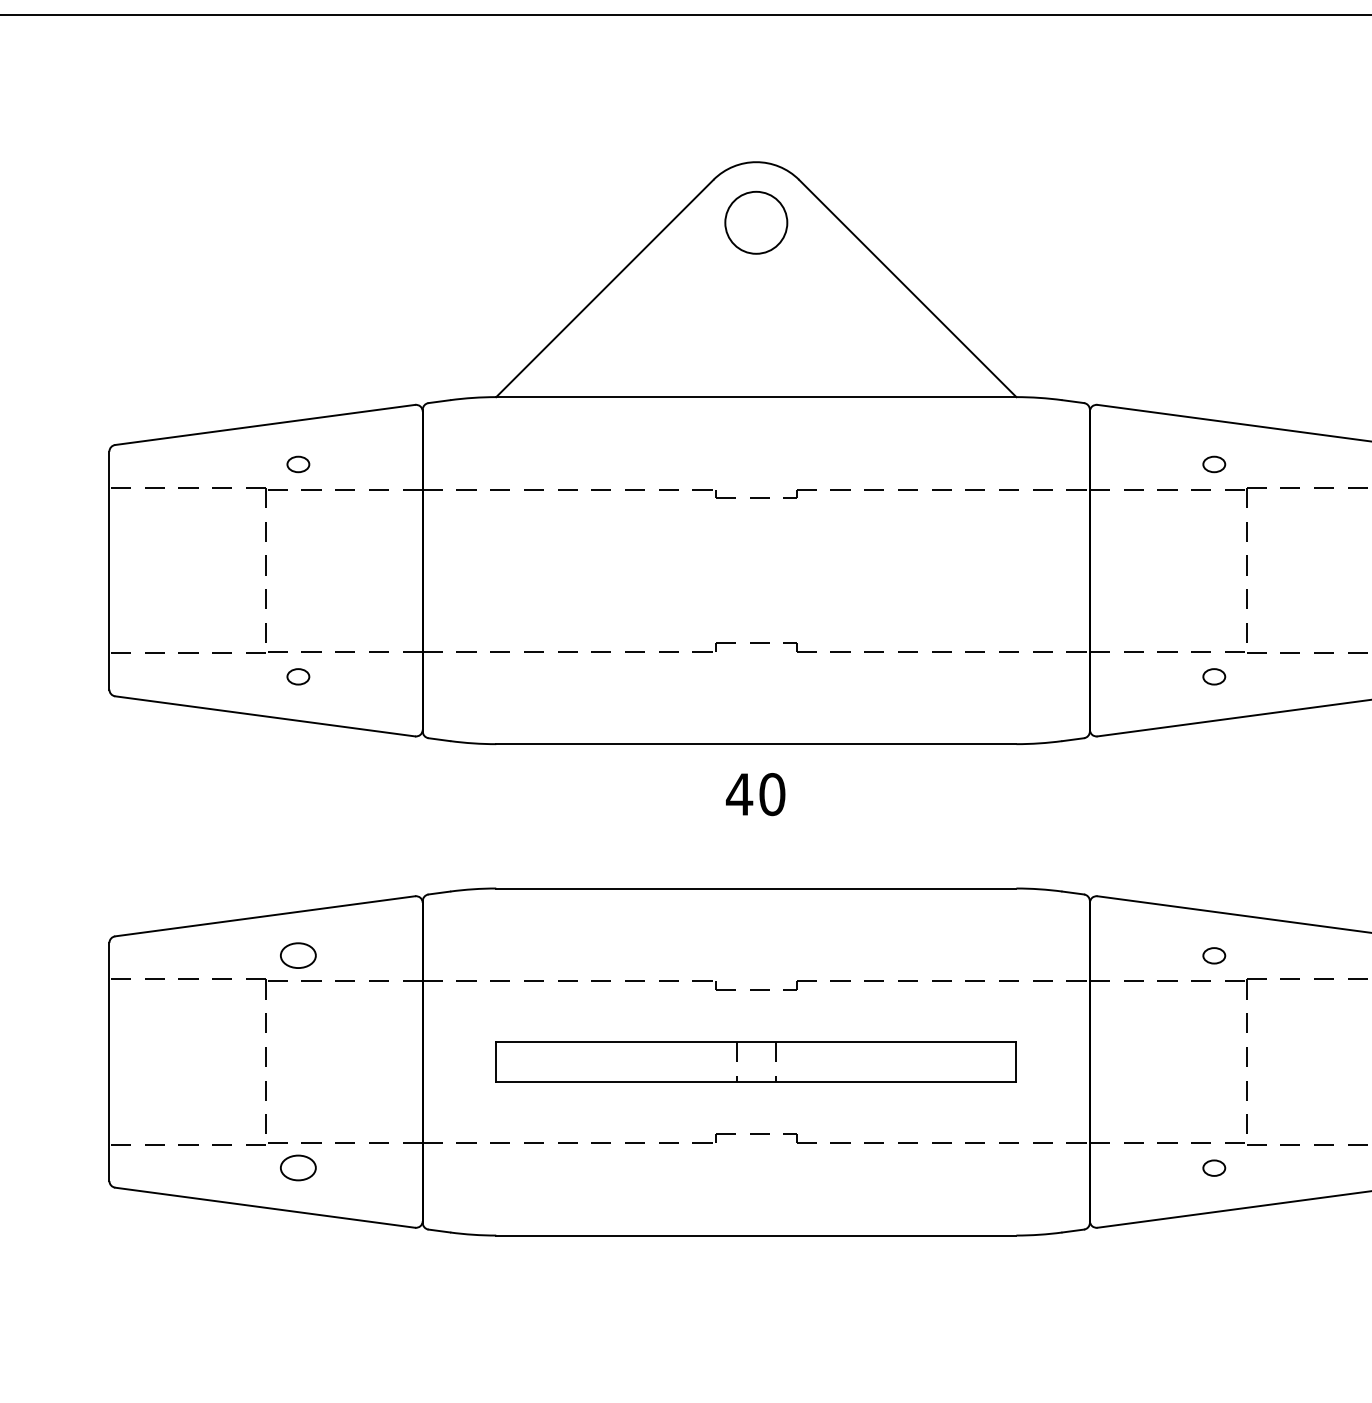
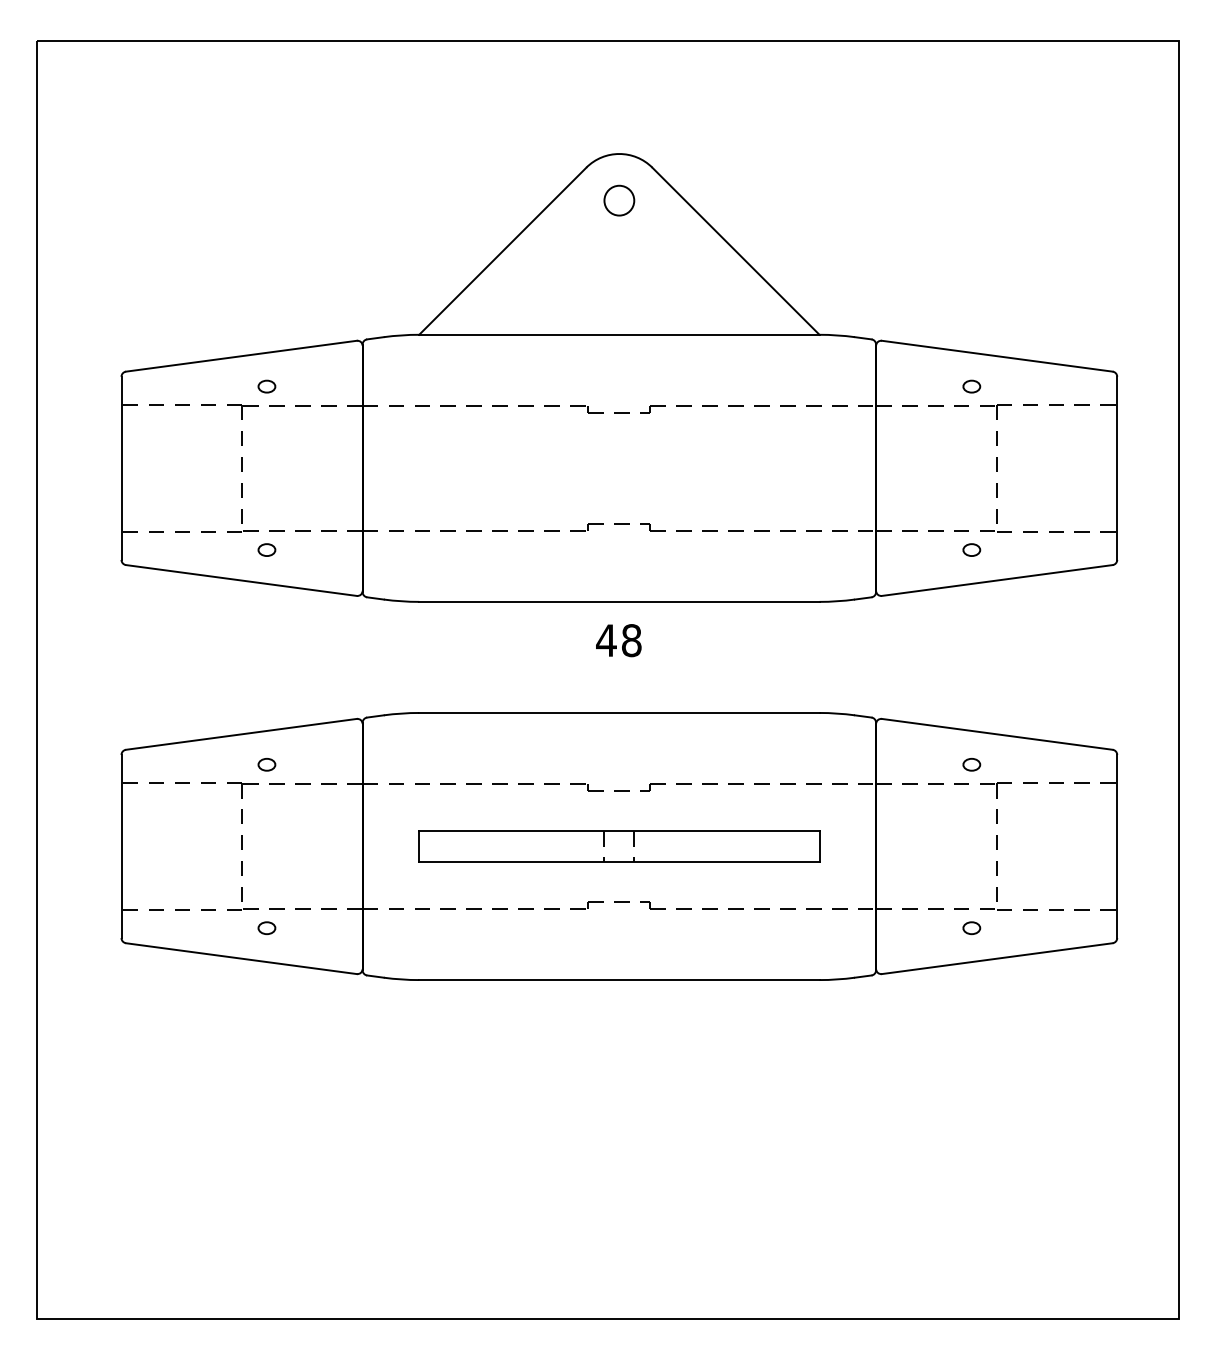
circle: (756, 222) -> (619, 200), size x0.62
text: (772, 794) -> (631, 640), 40 -> 48
part: (297, 955) -> (266, 764), size x0.62
part: (297, 1168) -> (266, 928), size x0.62

